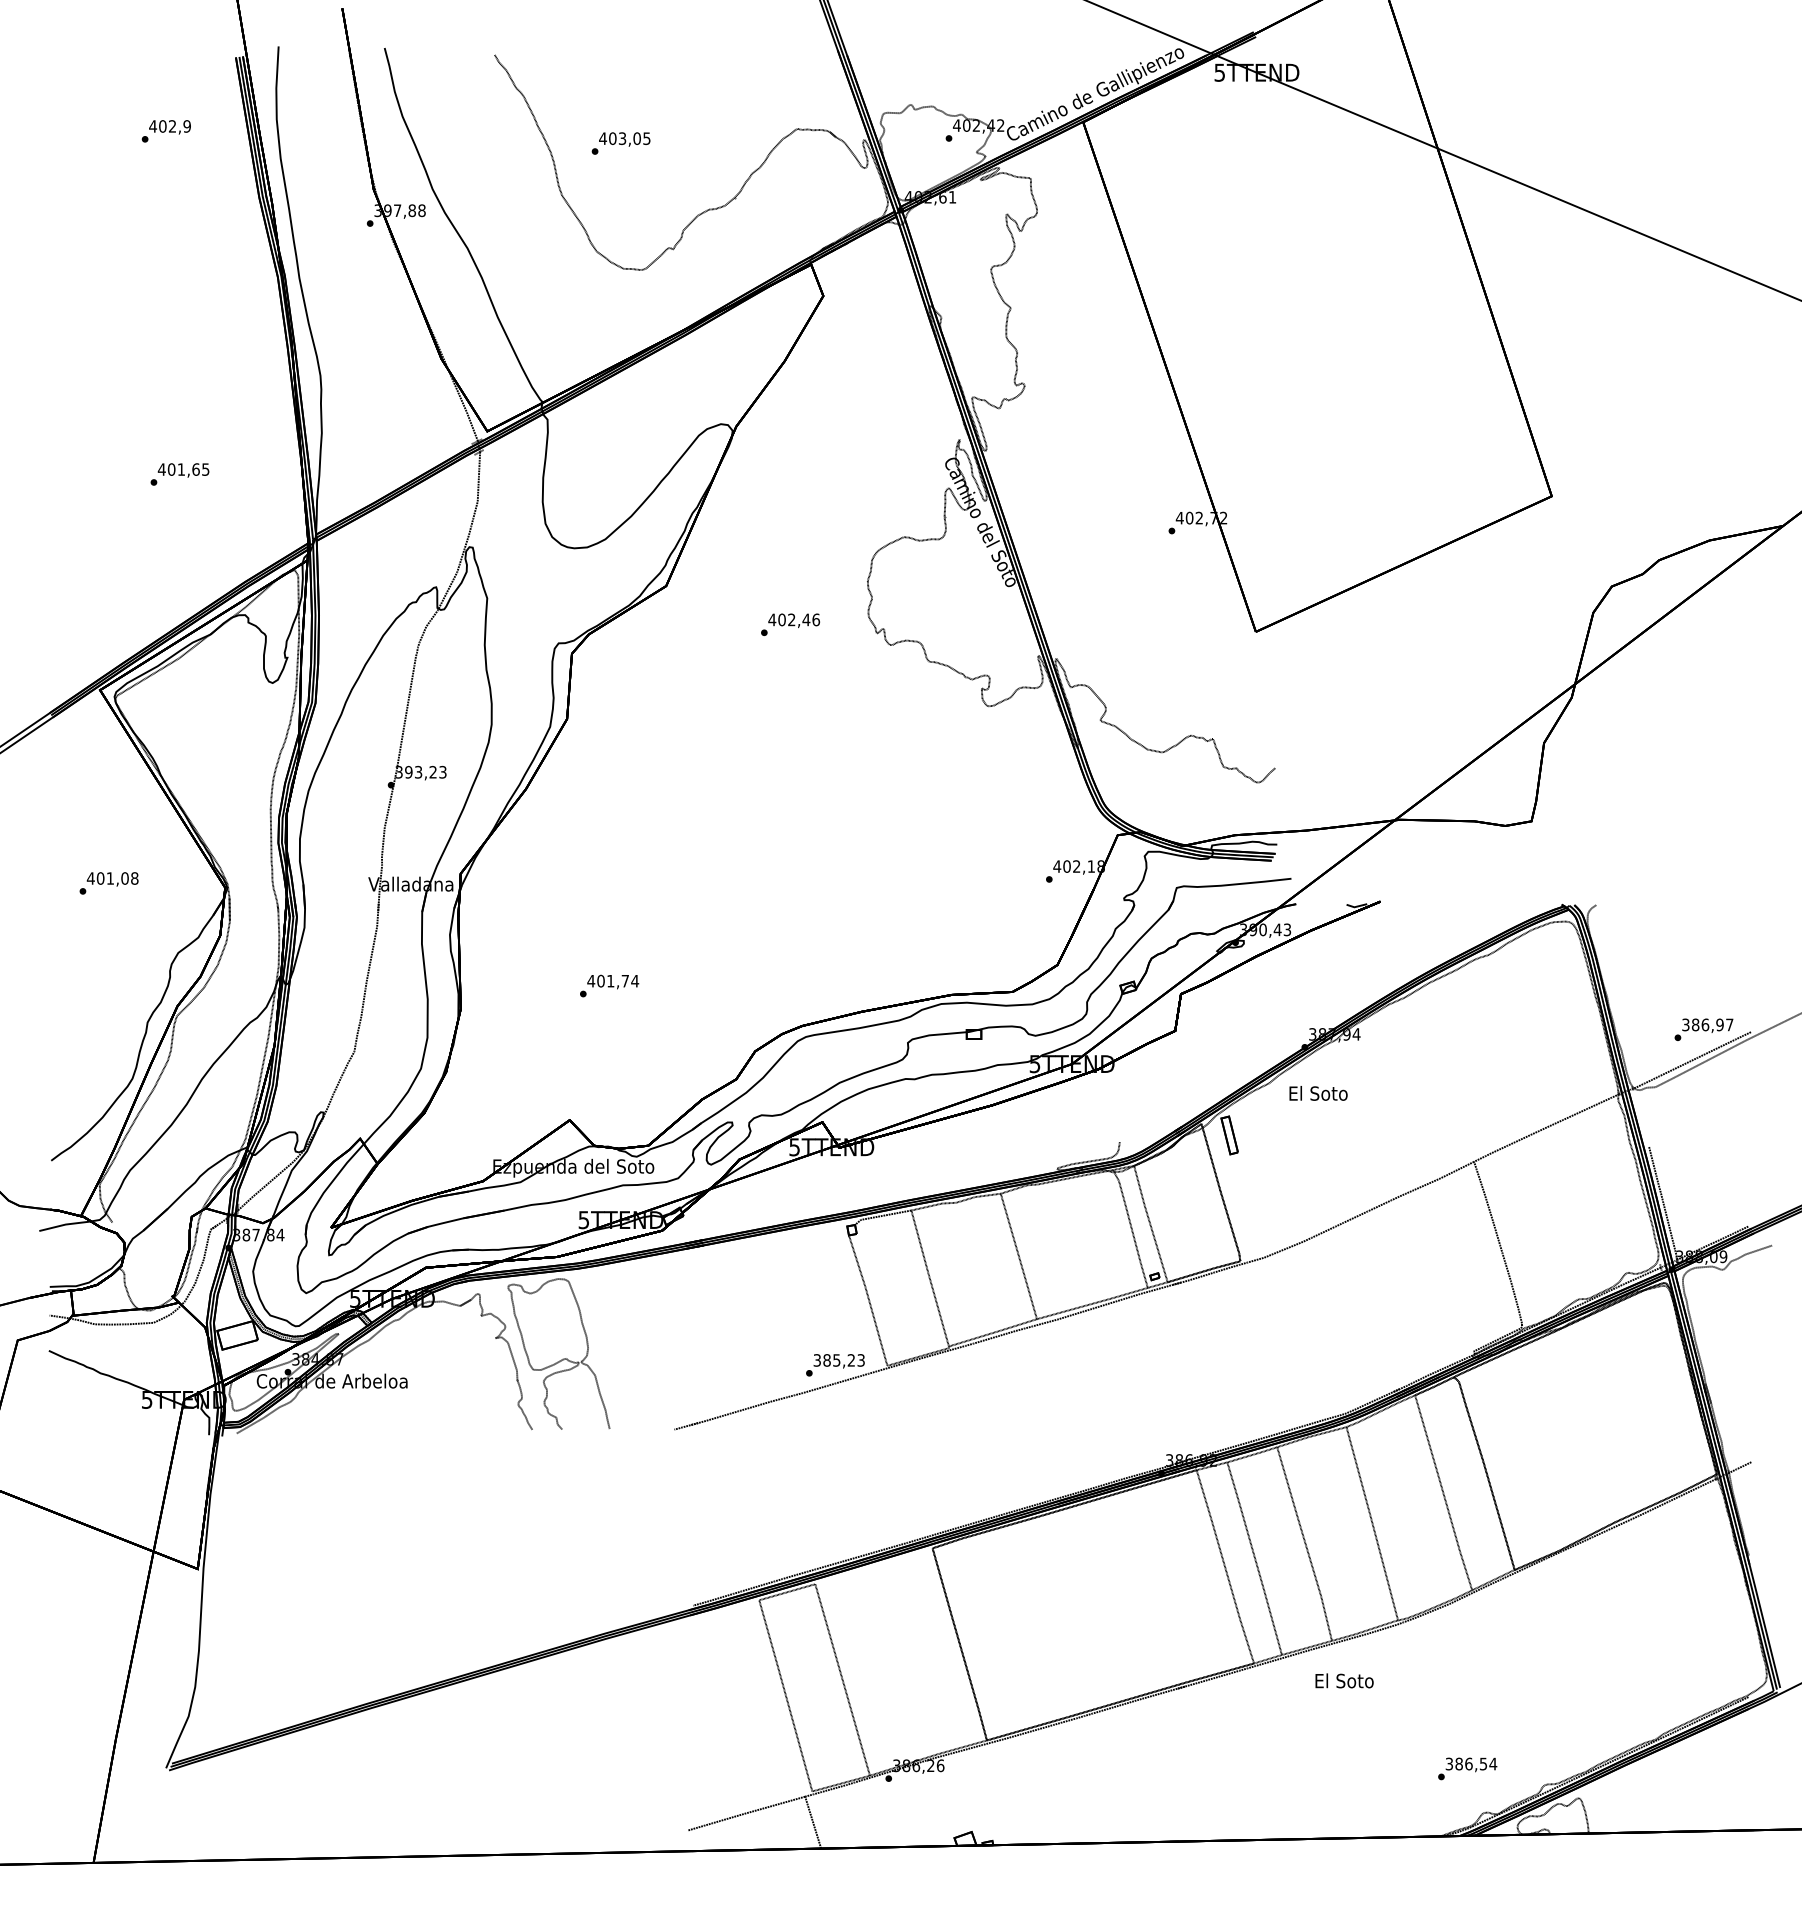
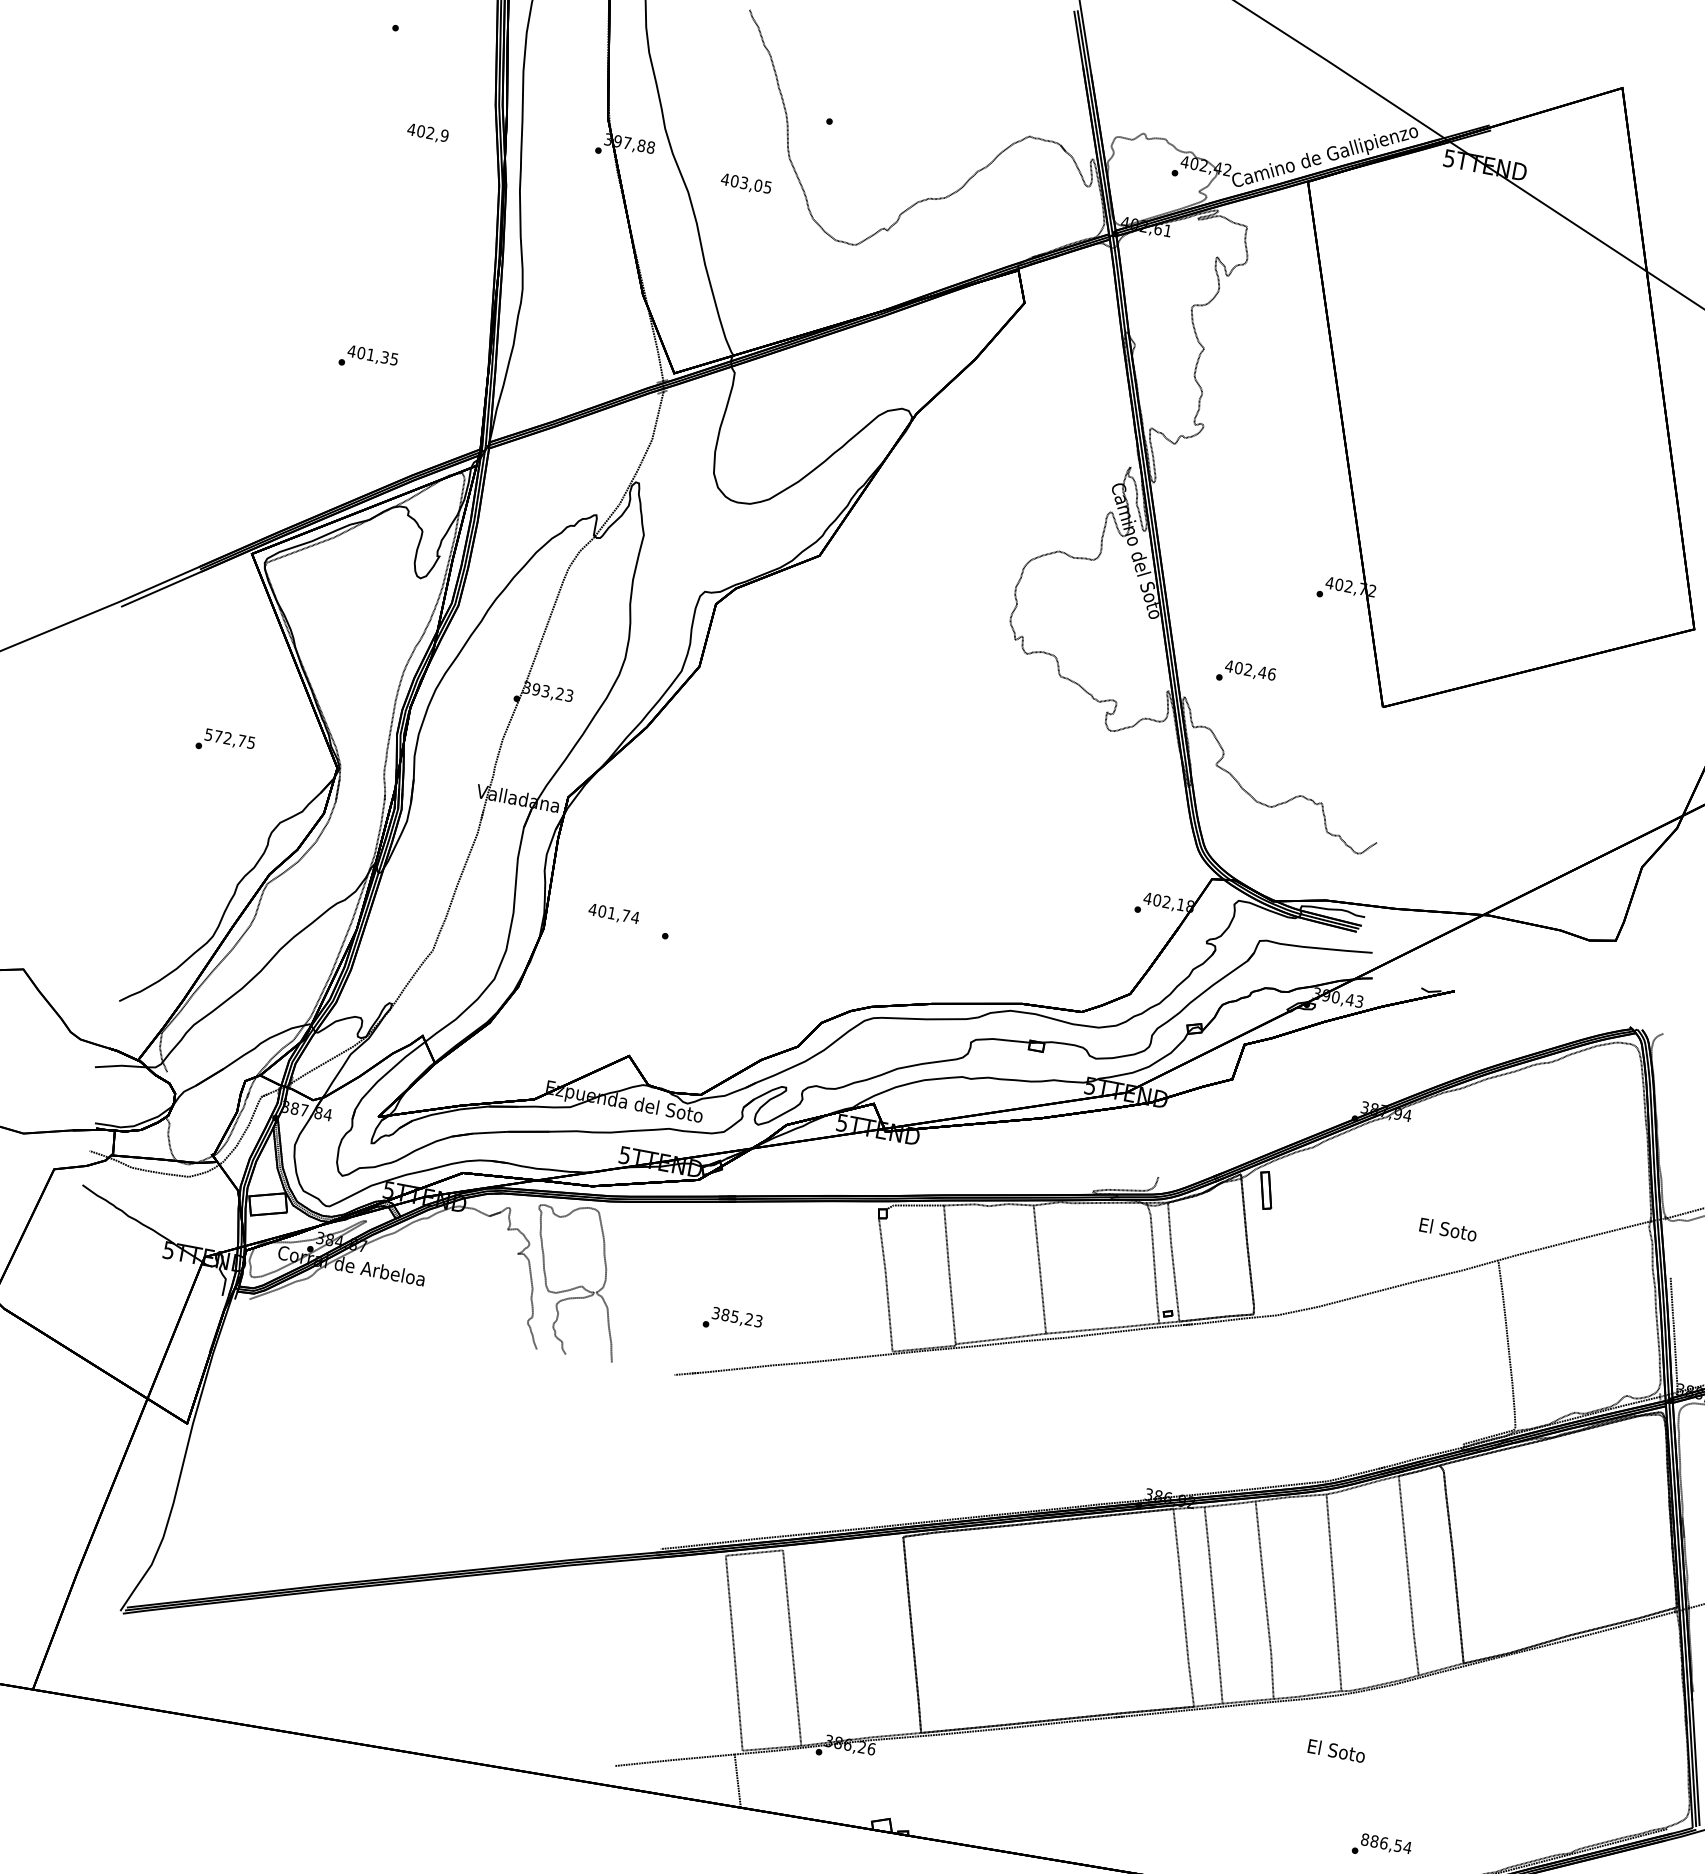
text: (169, 127) -> (427, 133), moved
text: (624, 139) -> (745, 184), moved
text: (195, 469) -> (384, 357), 401,65 -> 401,35
text: (790, 624) -> (1246, 674), moved
text: (112, 878) -> (229, 738), 401,08 -> 572,75
text: (613, 981) -> (614, 914), moved
text: (1318, 1093) -> (1448, 1229), moved
text: (835, 1365) -> (732, 1321), moved
text: (1344, 1680) -> (1336, 1750), moved
text: (1449, 1763) -> (1365, 1839), 386,54 -> 886,54

